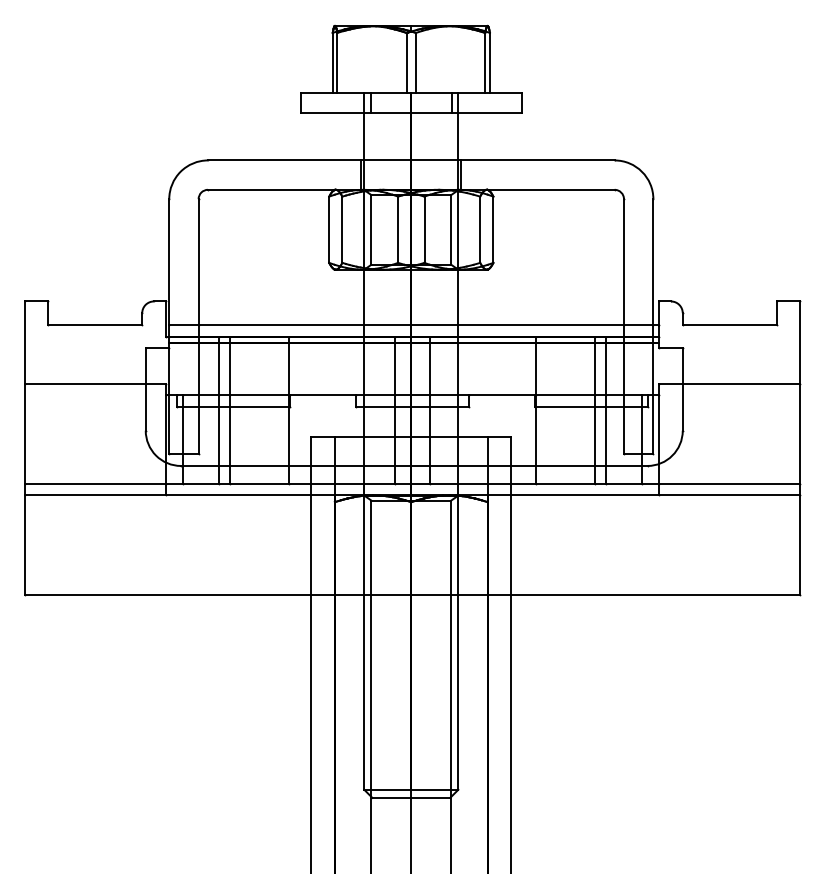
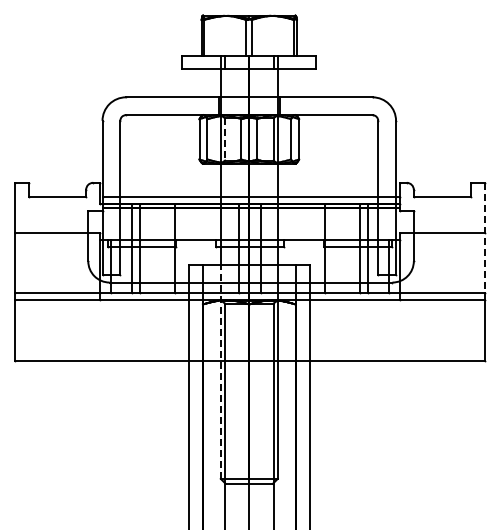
line: (372, 230) -> (225, 139), solid -> dashed
line: (800, 393) -> (485, 238), solid -> dashed
line: (363, 612) -> (220, 371), solid -> dashed

